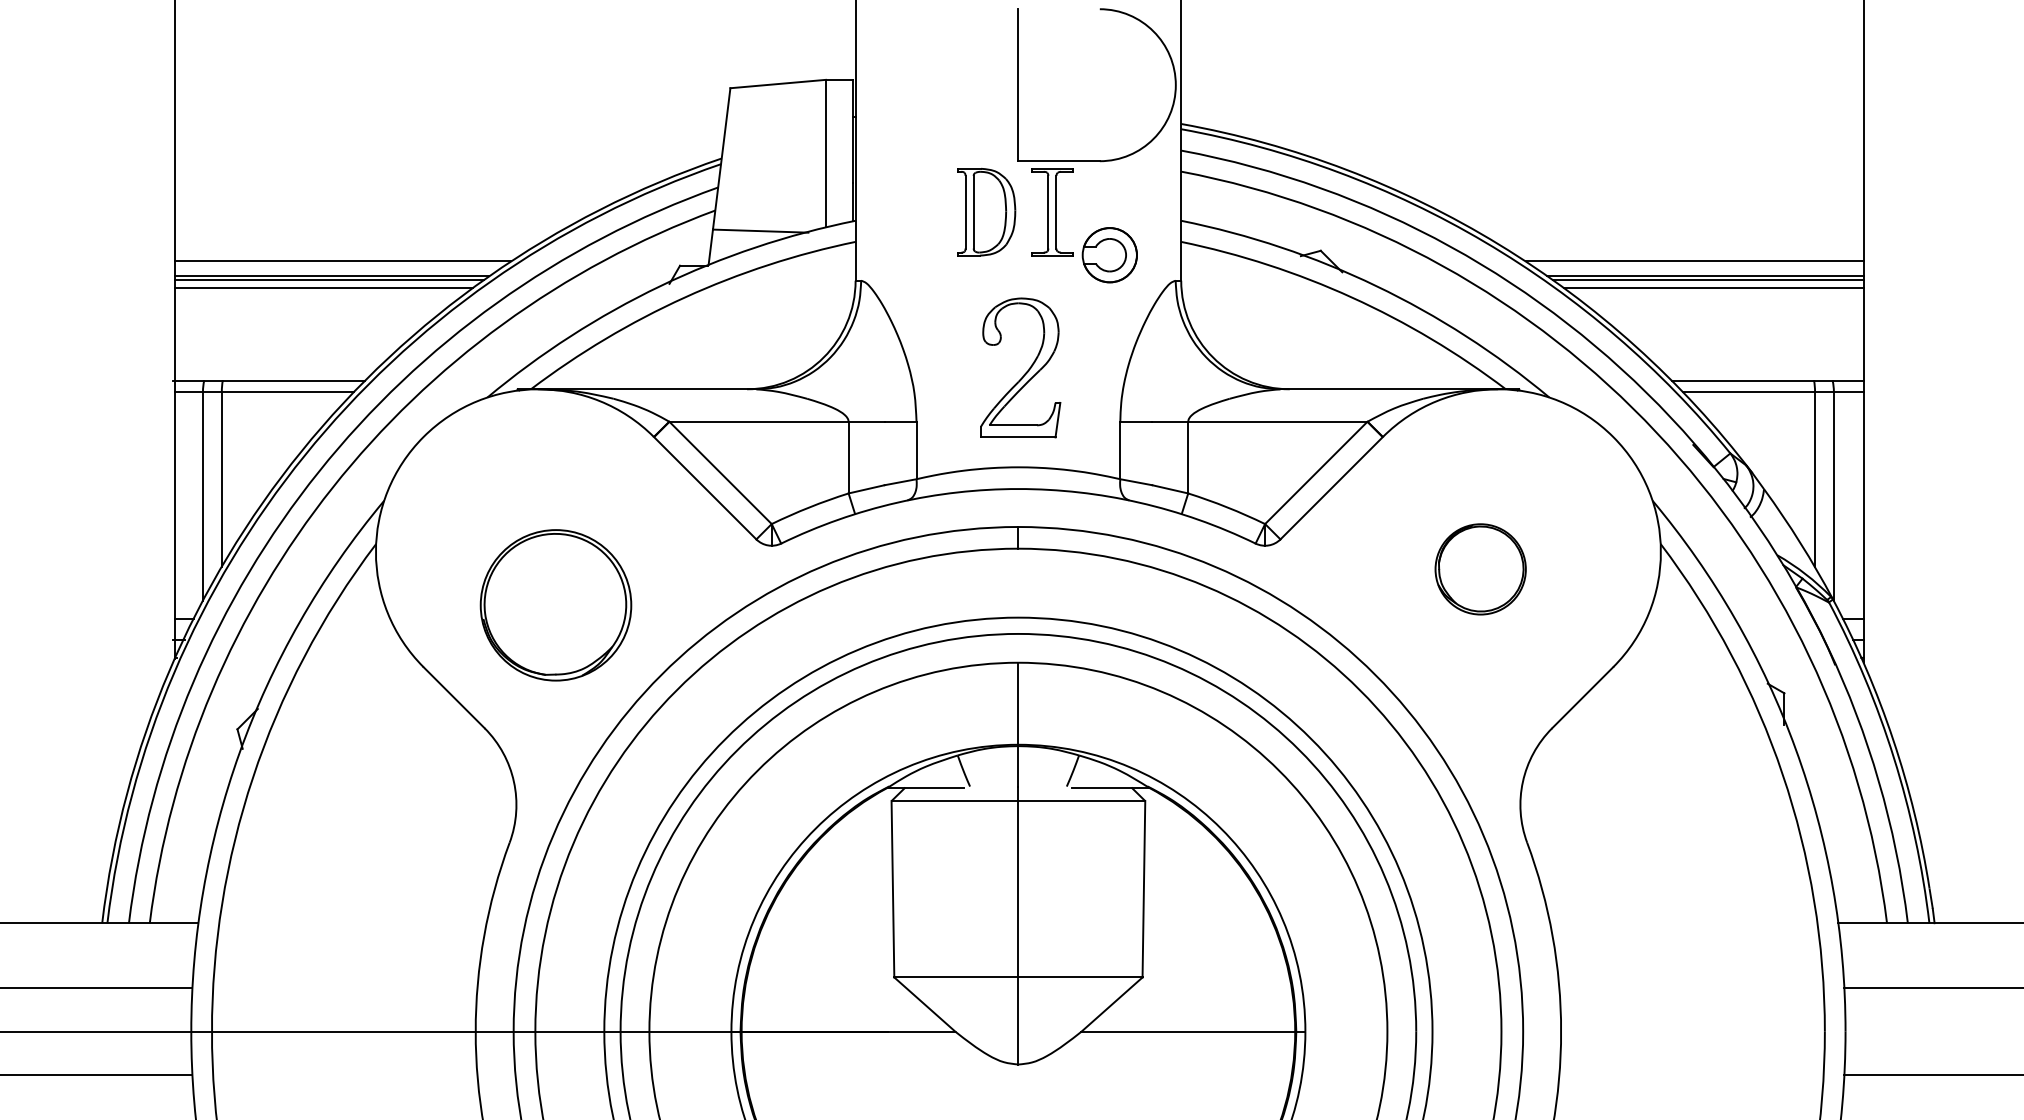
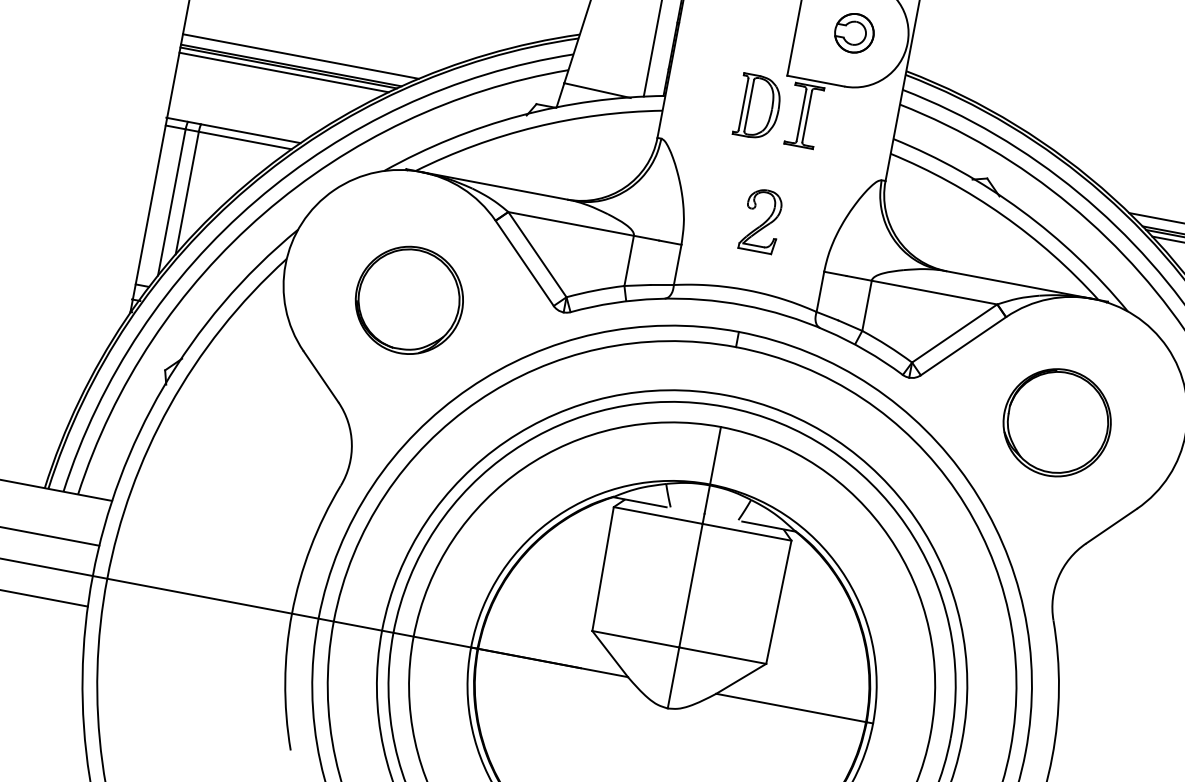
part: (1109, 255) -> (854, 33), moved
part: (1020, 367) -> (761, 220), size x0.62
part: (1480, 569) -> (1056, 422), size x1.67
part: (555, 605) -> (409, 300), moved

